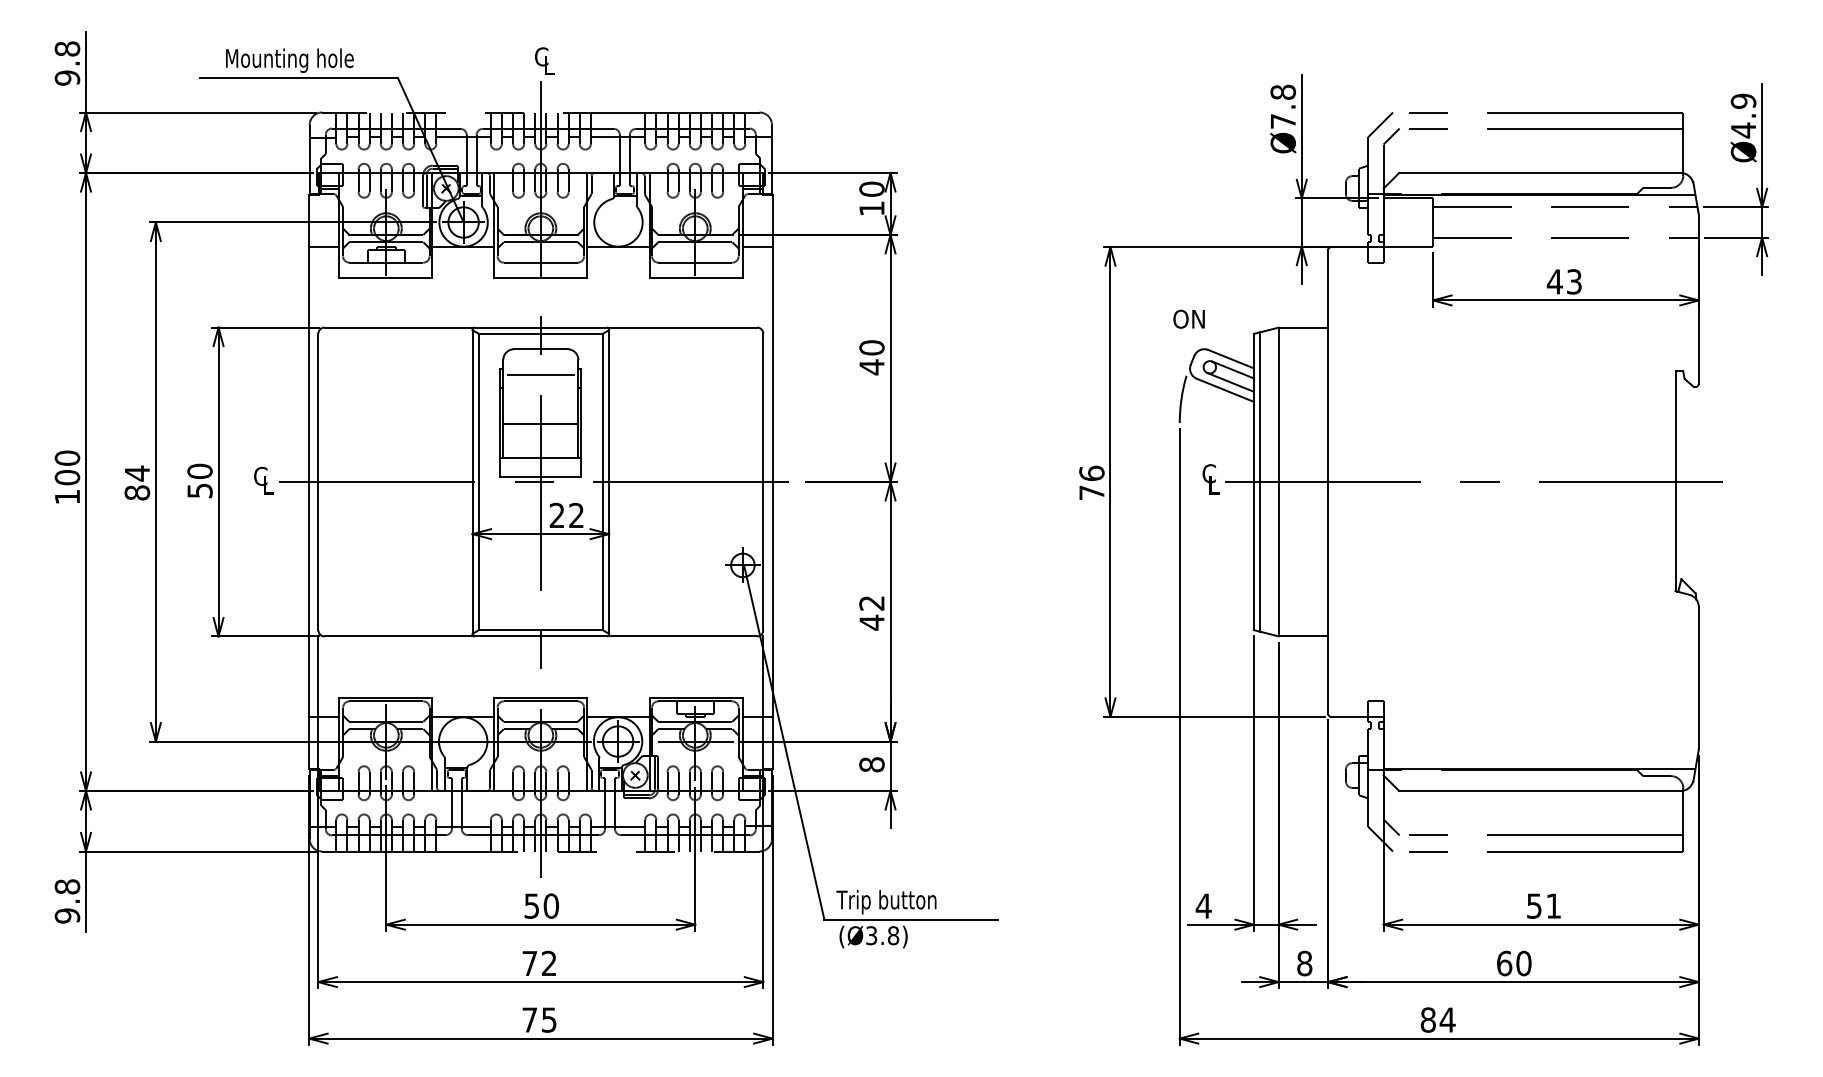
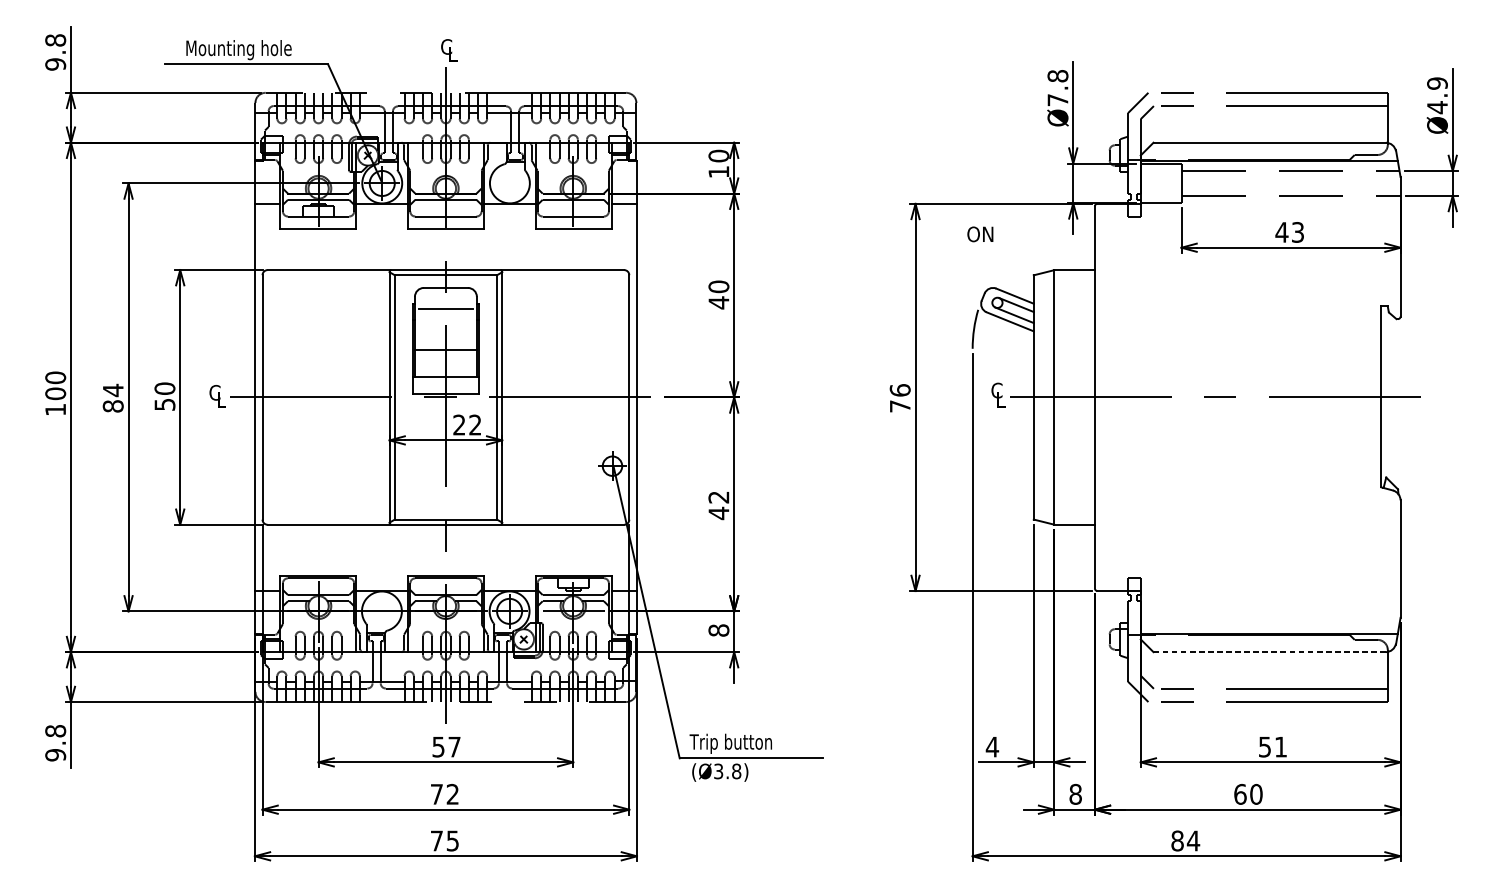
text: (1188, 318) -> (979, 233), moved
line: (1260, 481) -> (1039, 397), removed
line: (1540, 790) -> (1270, 651), solid -> dashed
text: (550, 905) -> (453, 746), 50 -> 57

